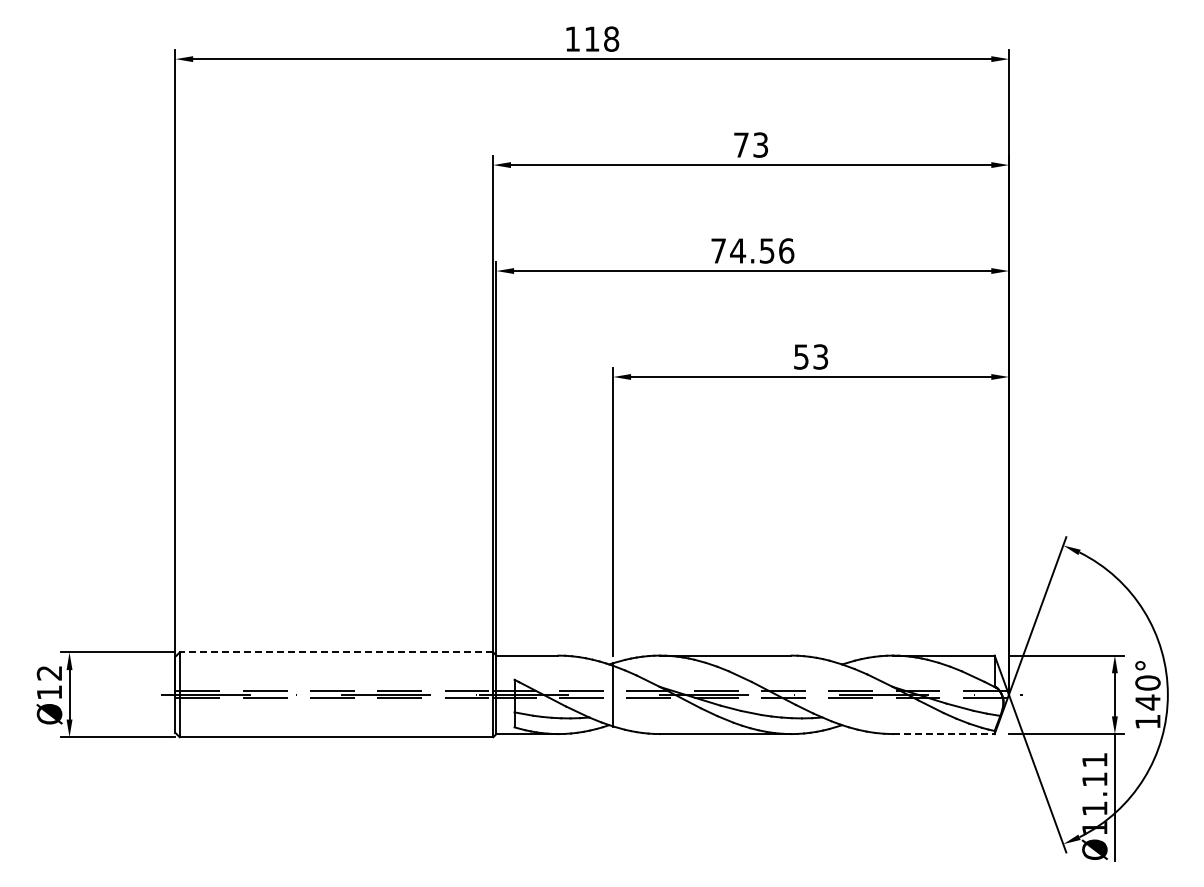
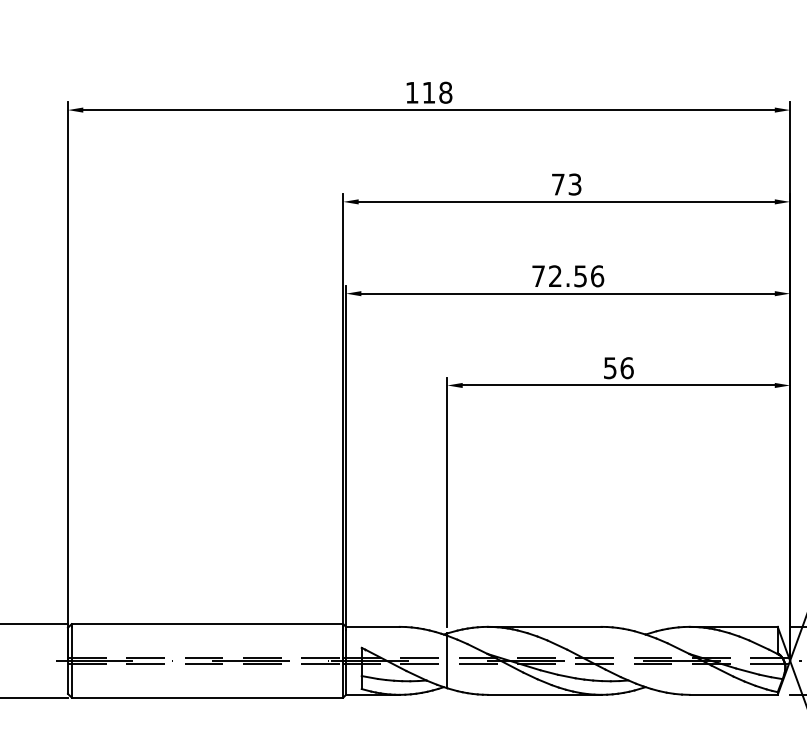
text: (738, 250) -> (555, 275), 74.56 -> 72.56
text: (820, 356) -> (626, 367), 53 -> 56
line: (336, 652) -> (207, 624), dashed -> solid
line: (943, 734) -> (733, 695), dashed -> solid

